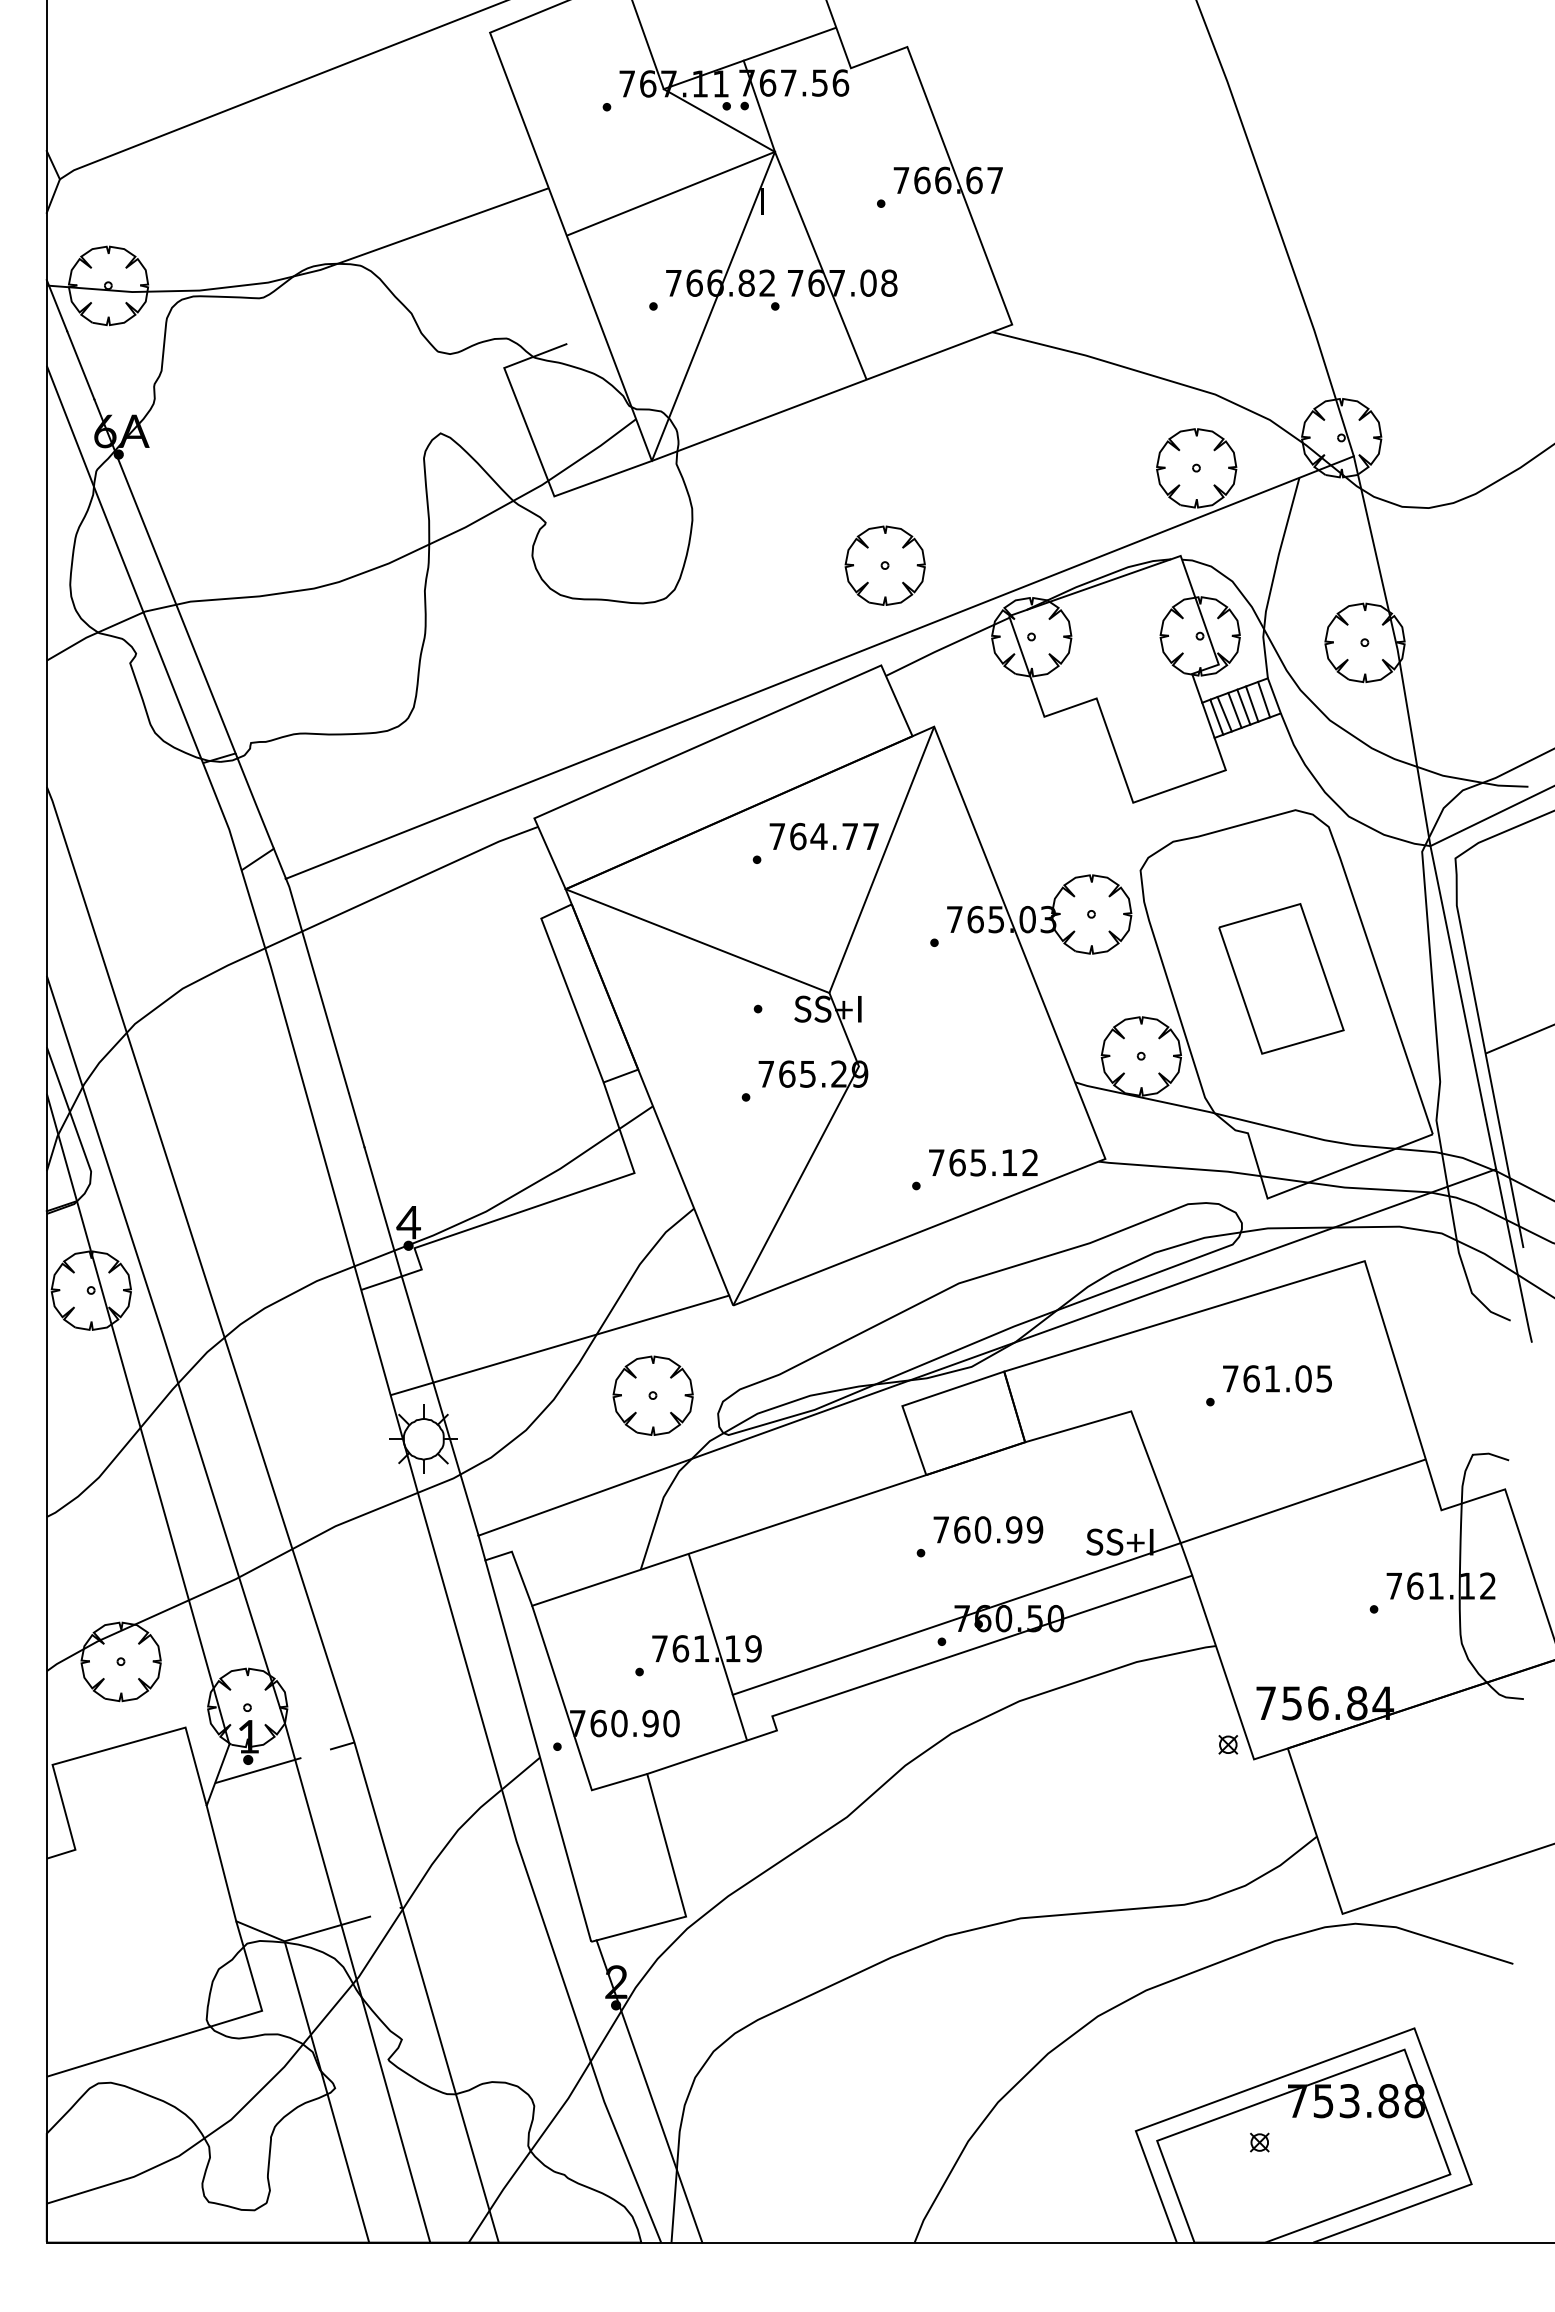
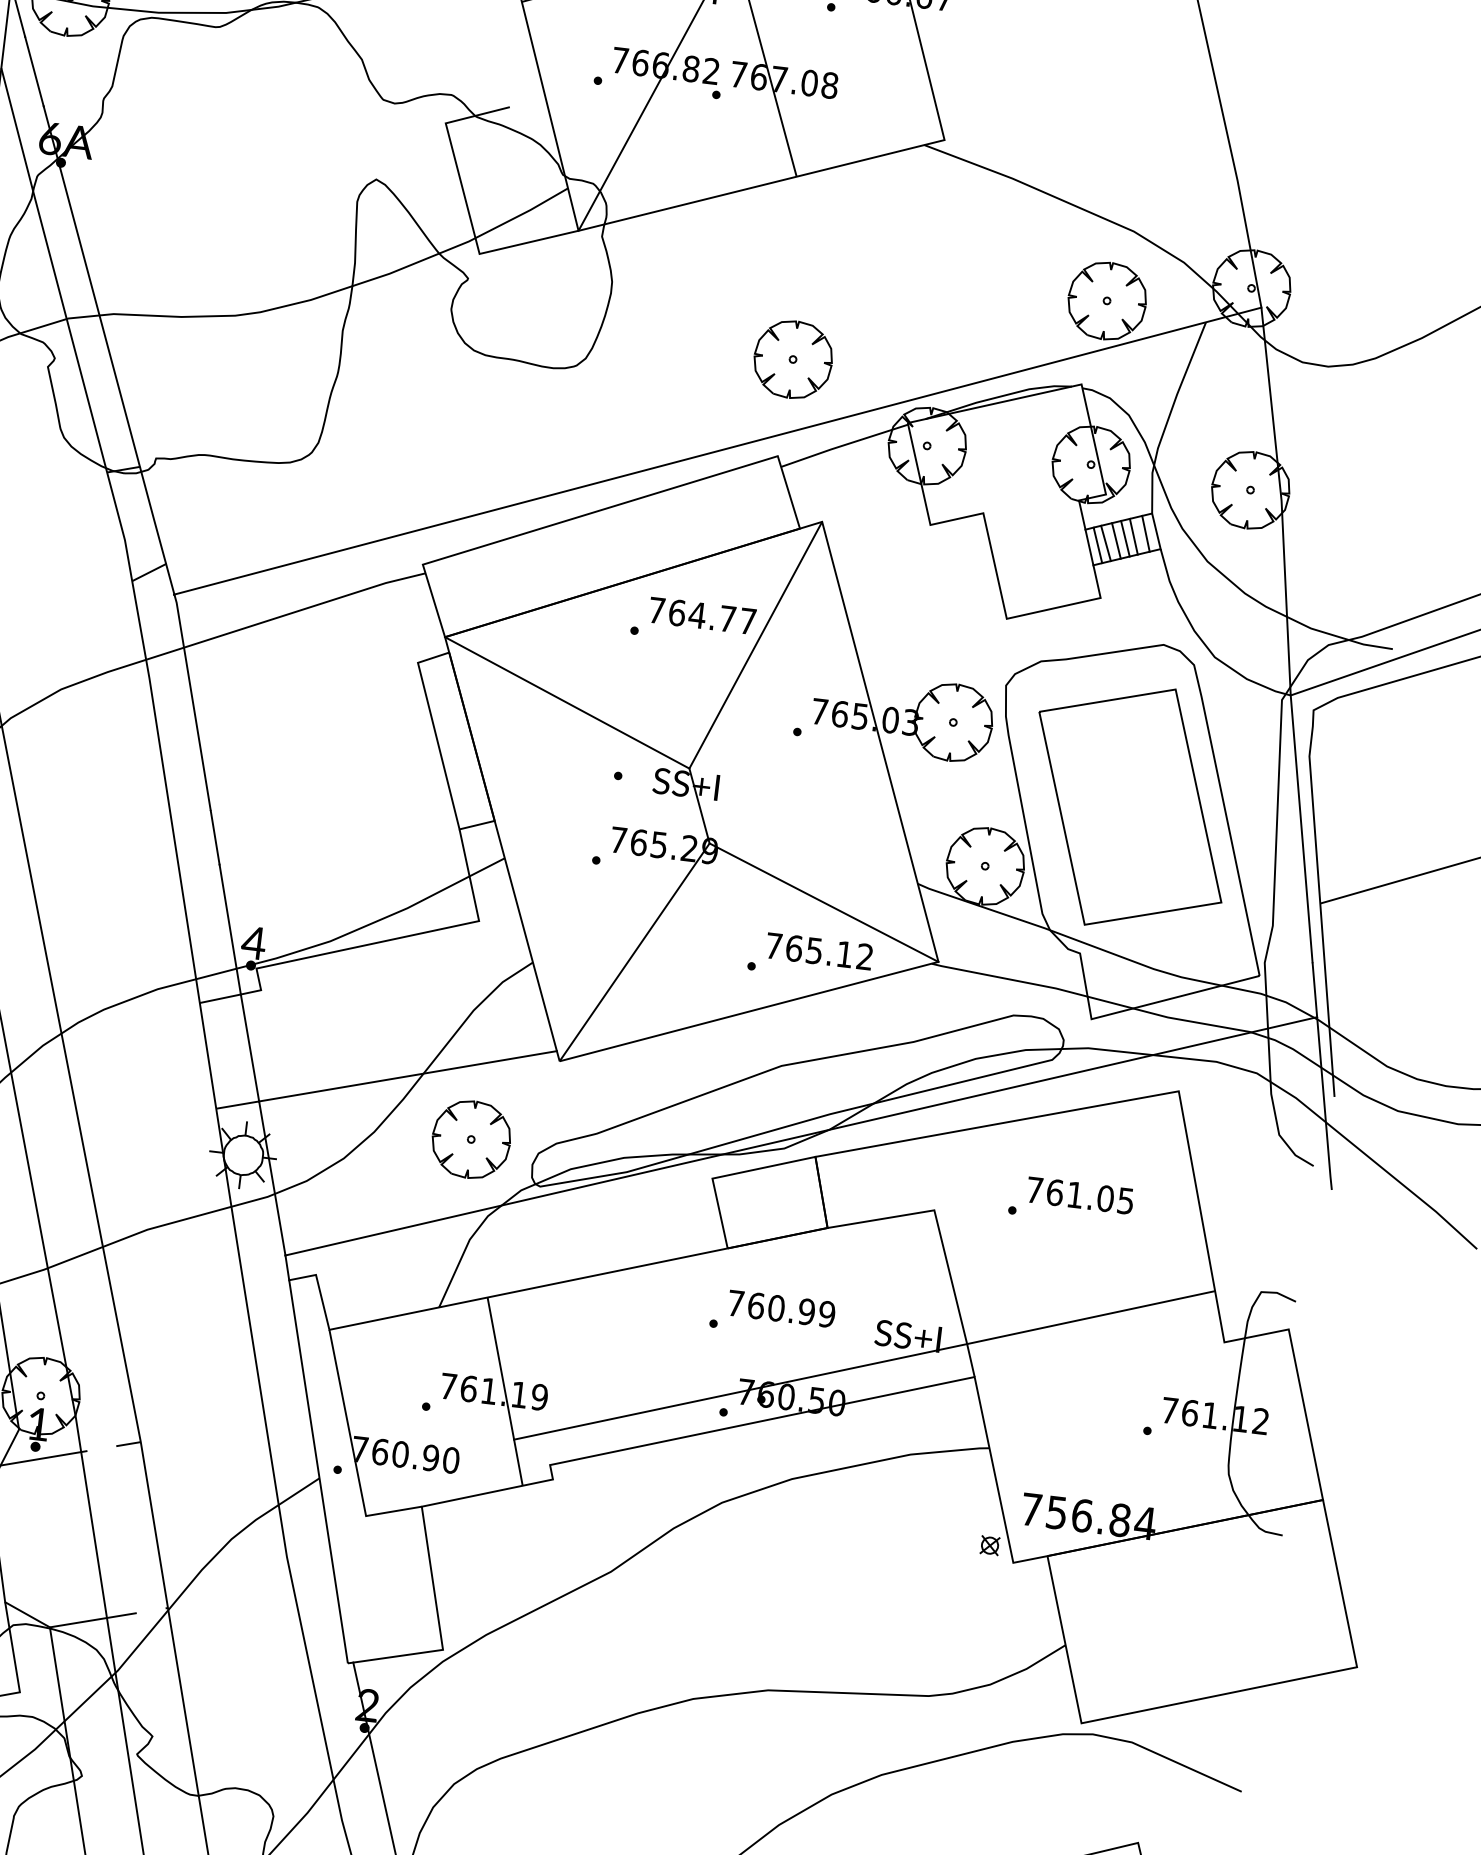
part: (1281, 978) -> (1130, 806), size x1.67
line: (981, 1112) -> (823, 902), added

